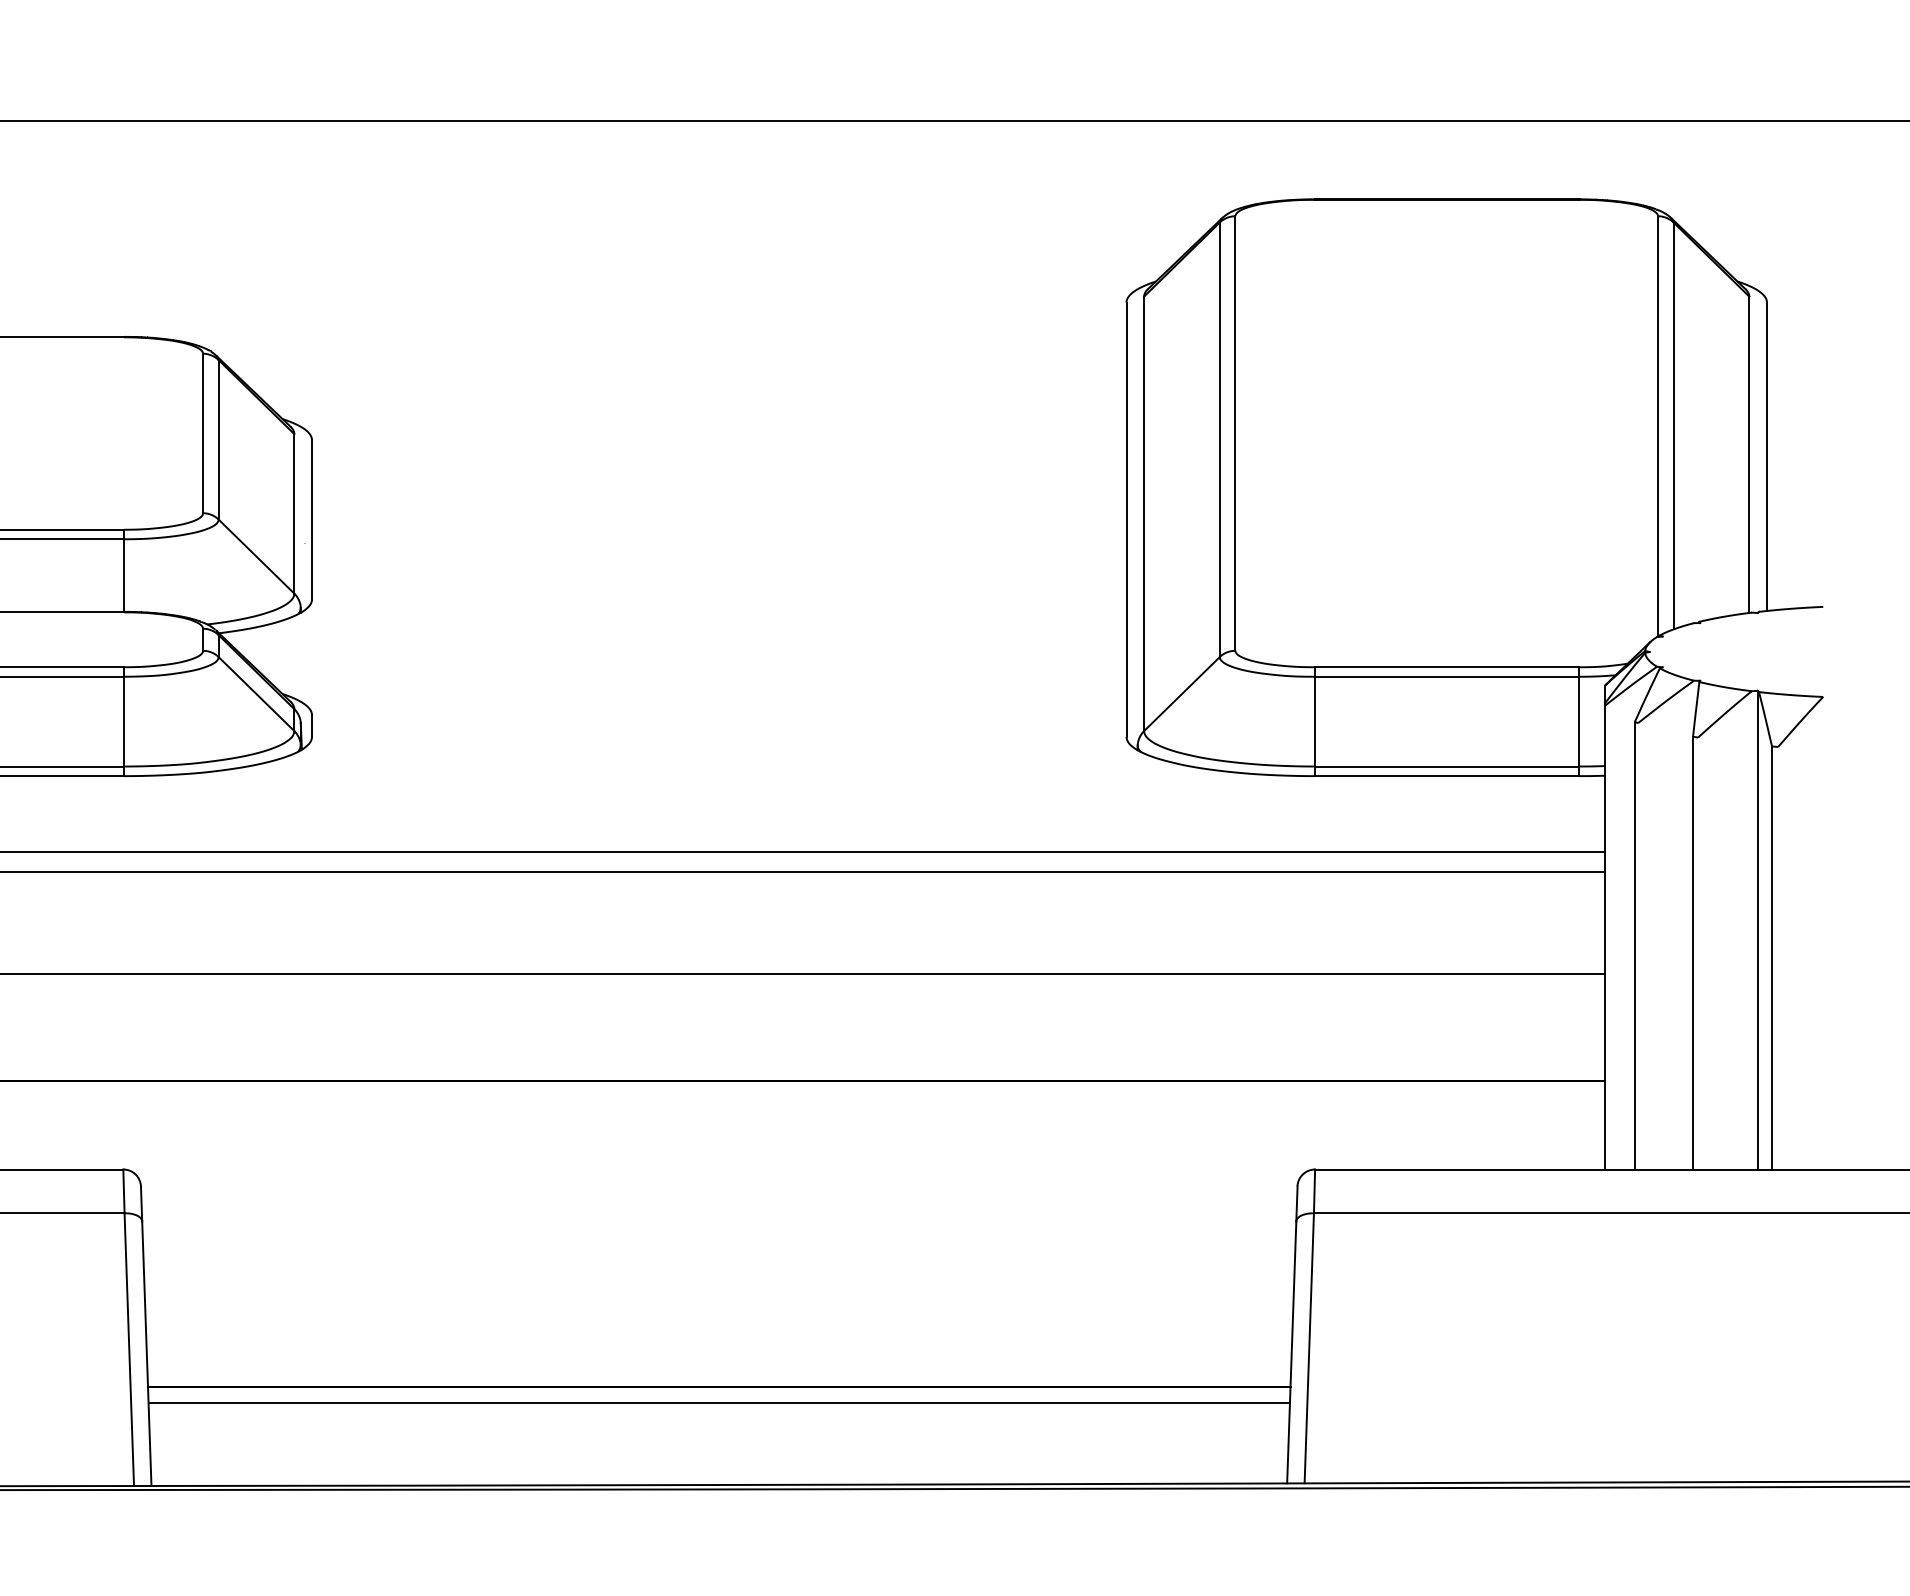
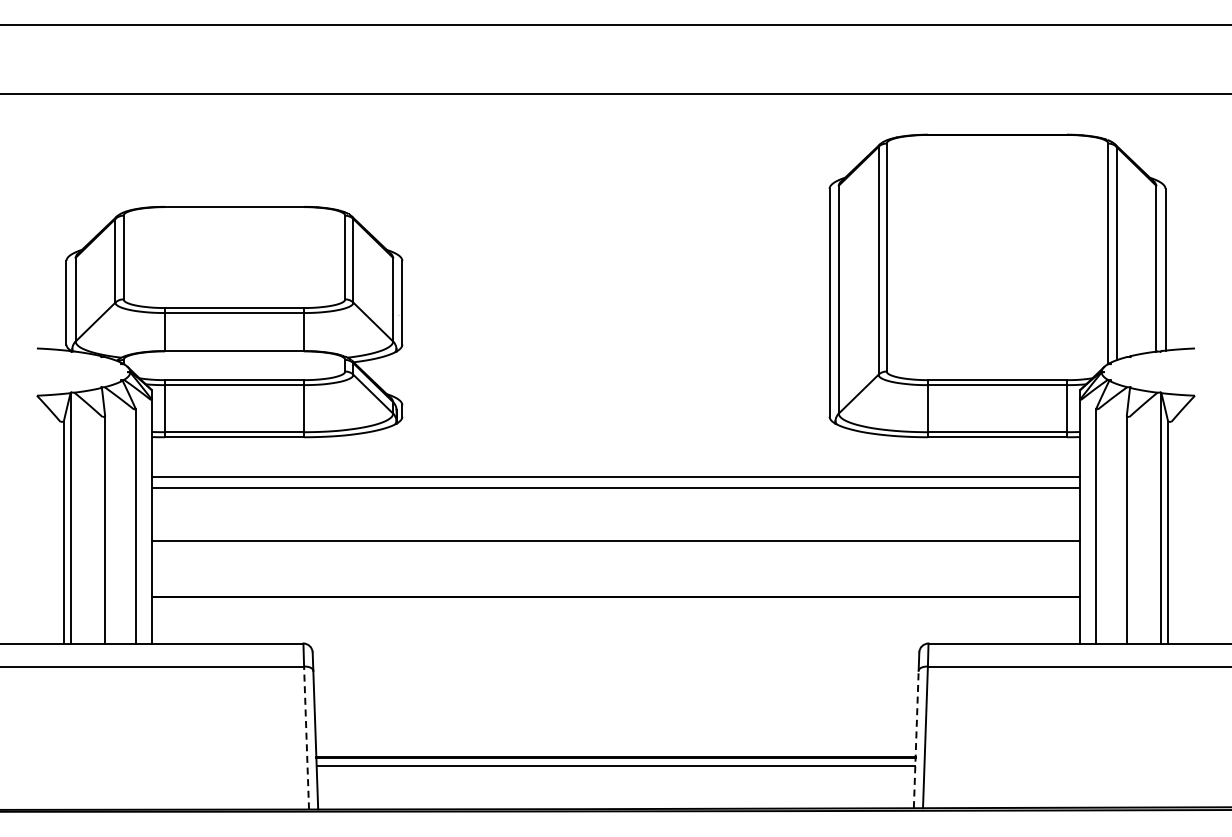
line: (129, 1348) -> (306, 737), solid -> dashed
line: (1292, 1352) -> (916, 739), solid -> dashed

